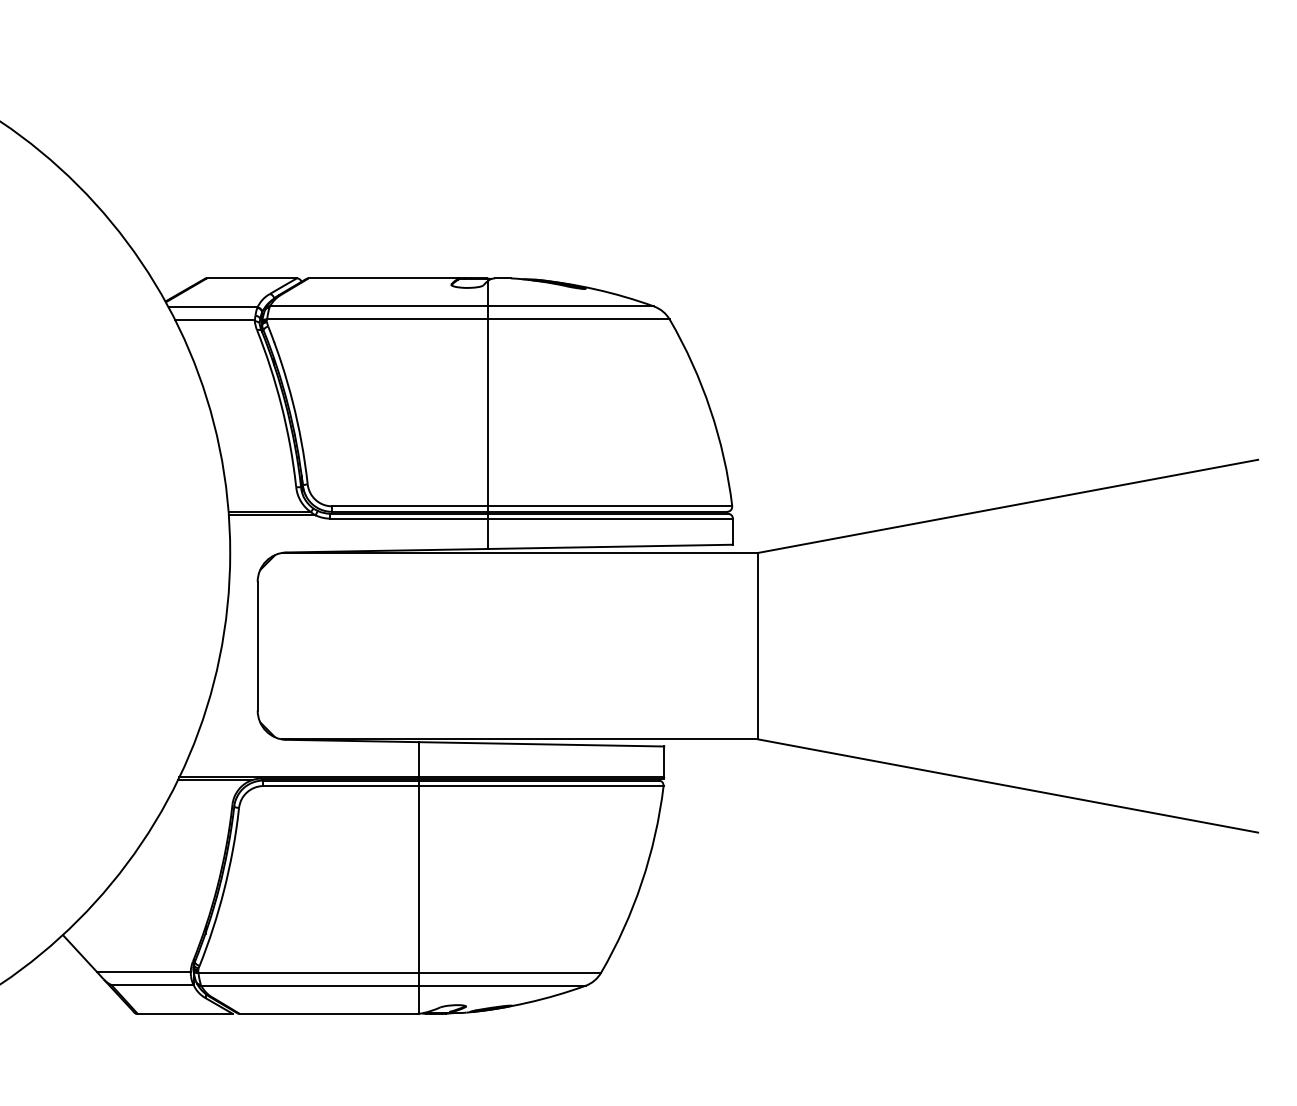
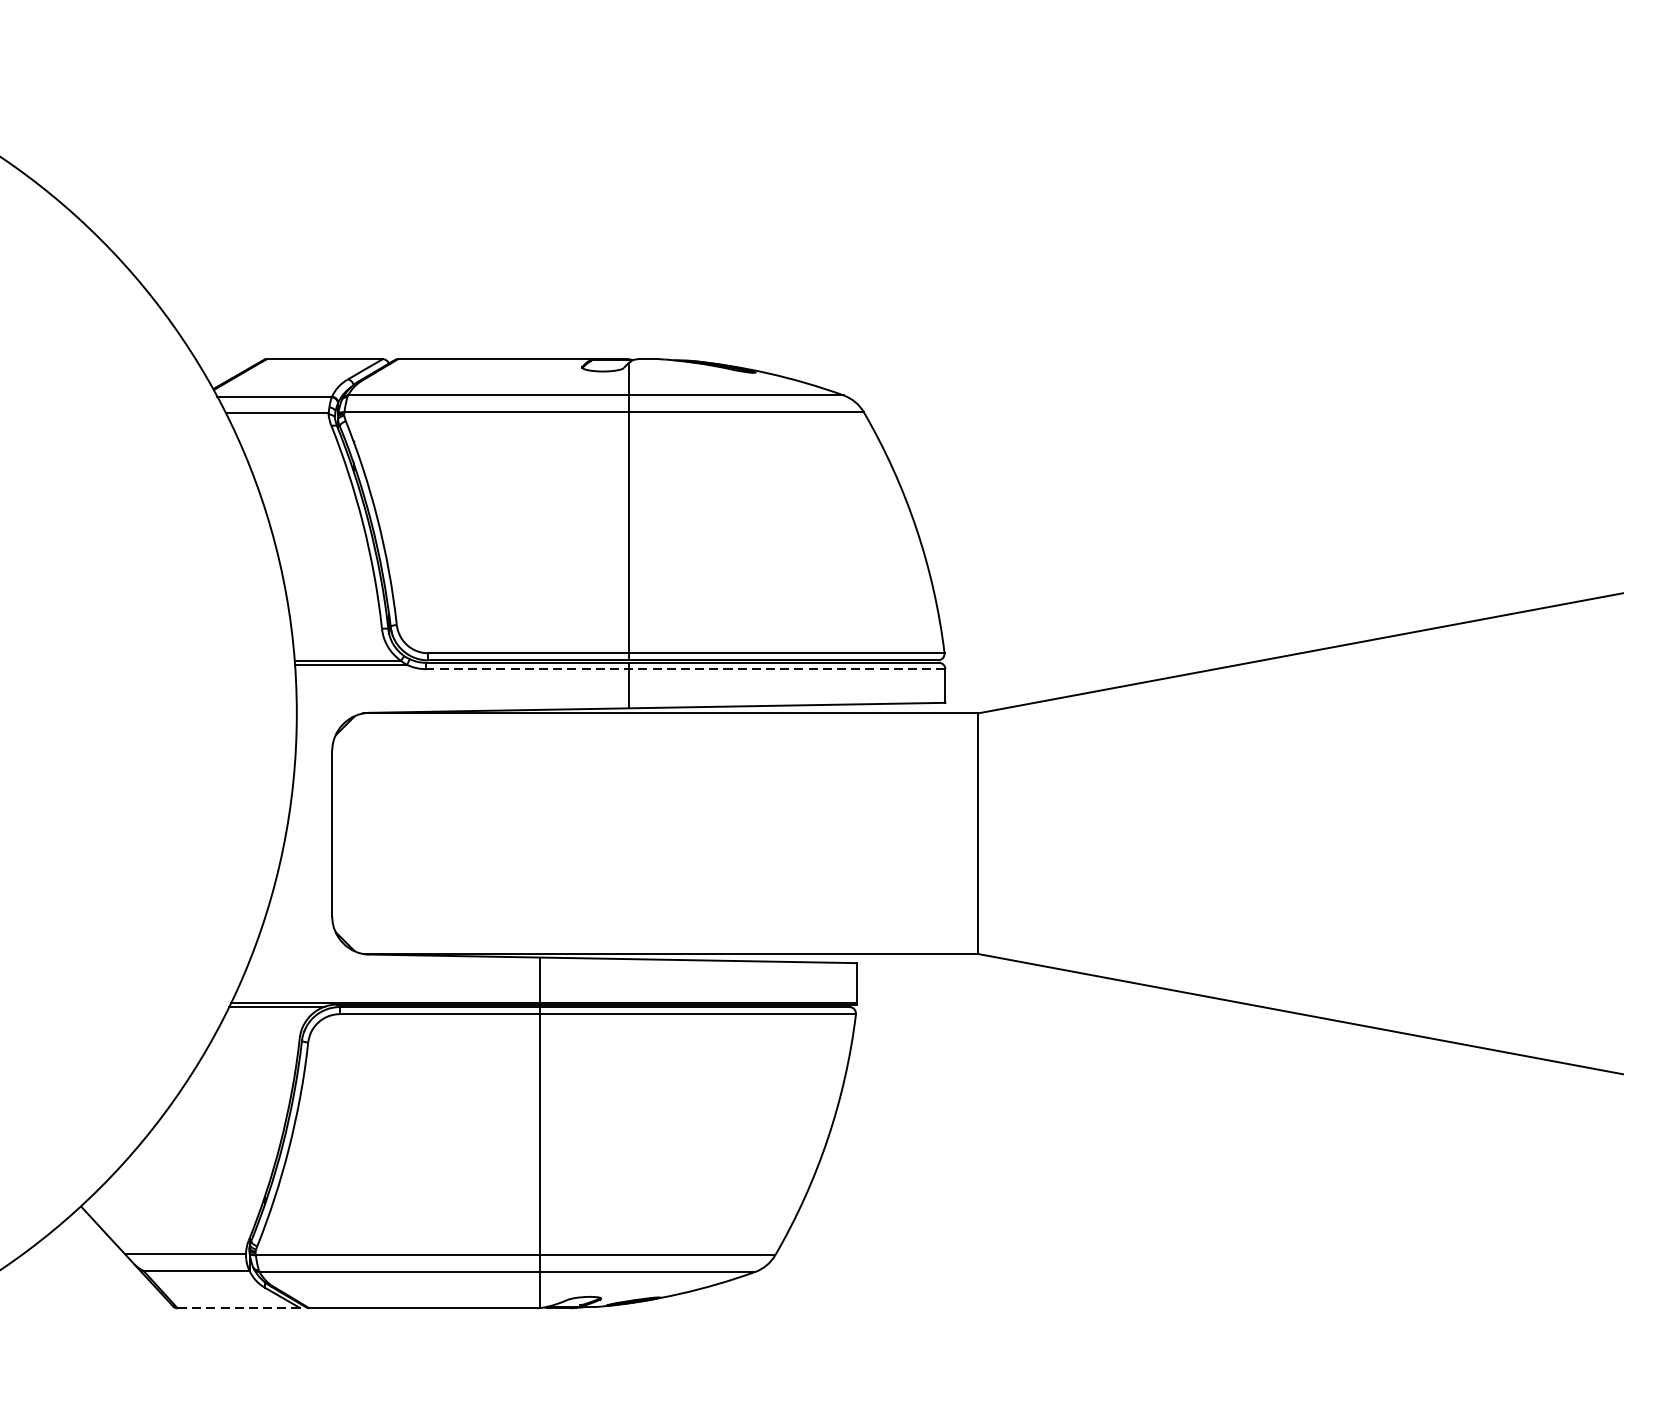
line: (531, 518) -> (685, 668), solid -> dashed
line: (185, 1013) -> (239, 1307), solid -> dashed

